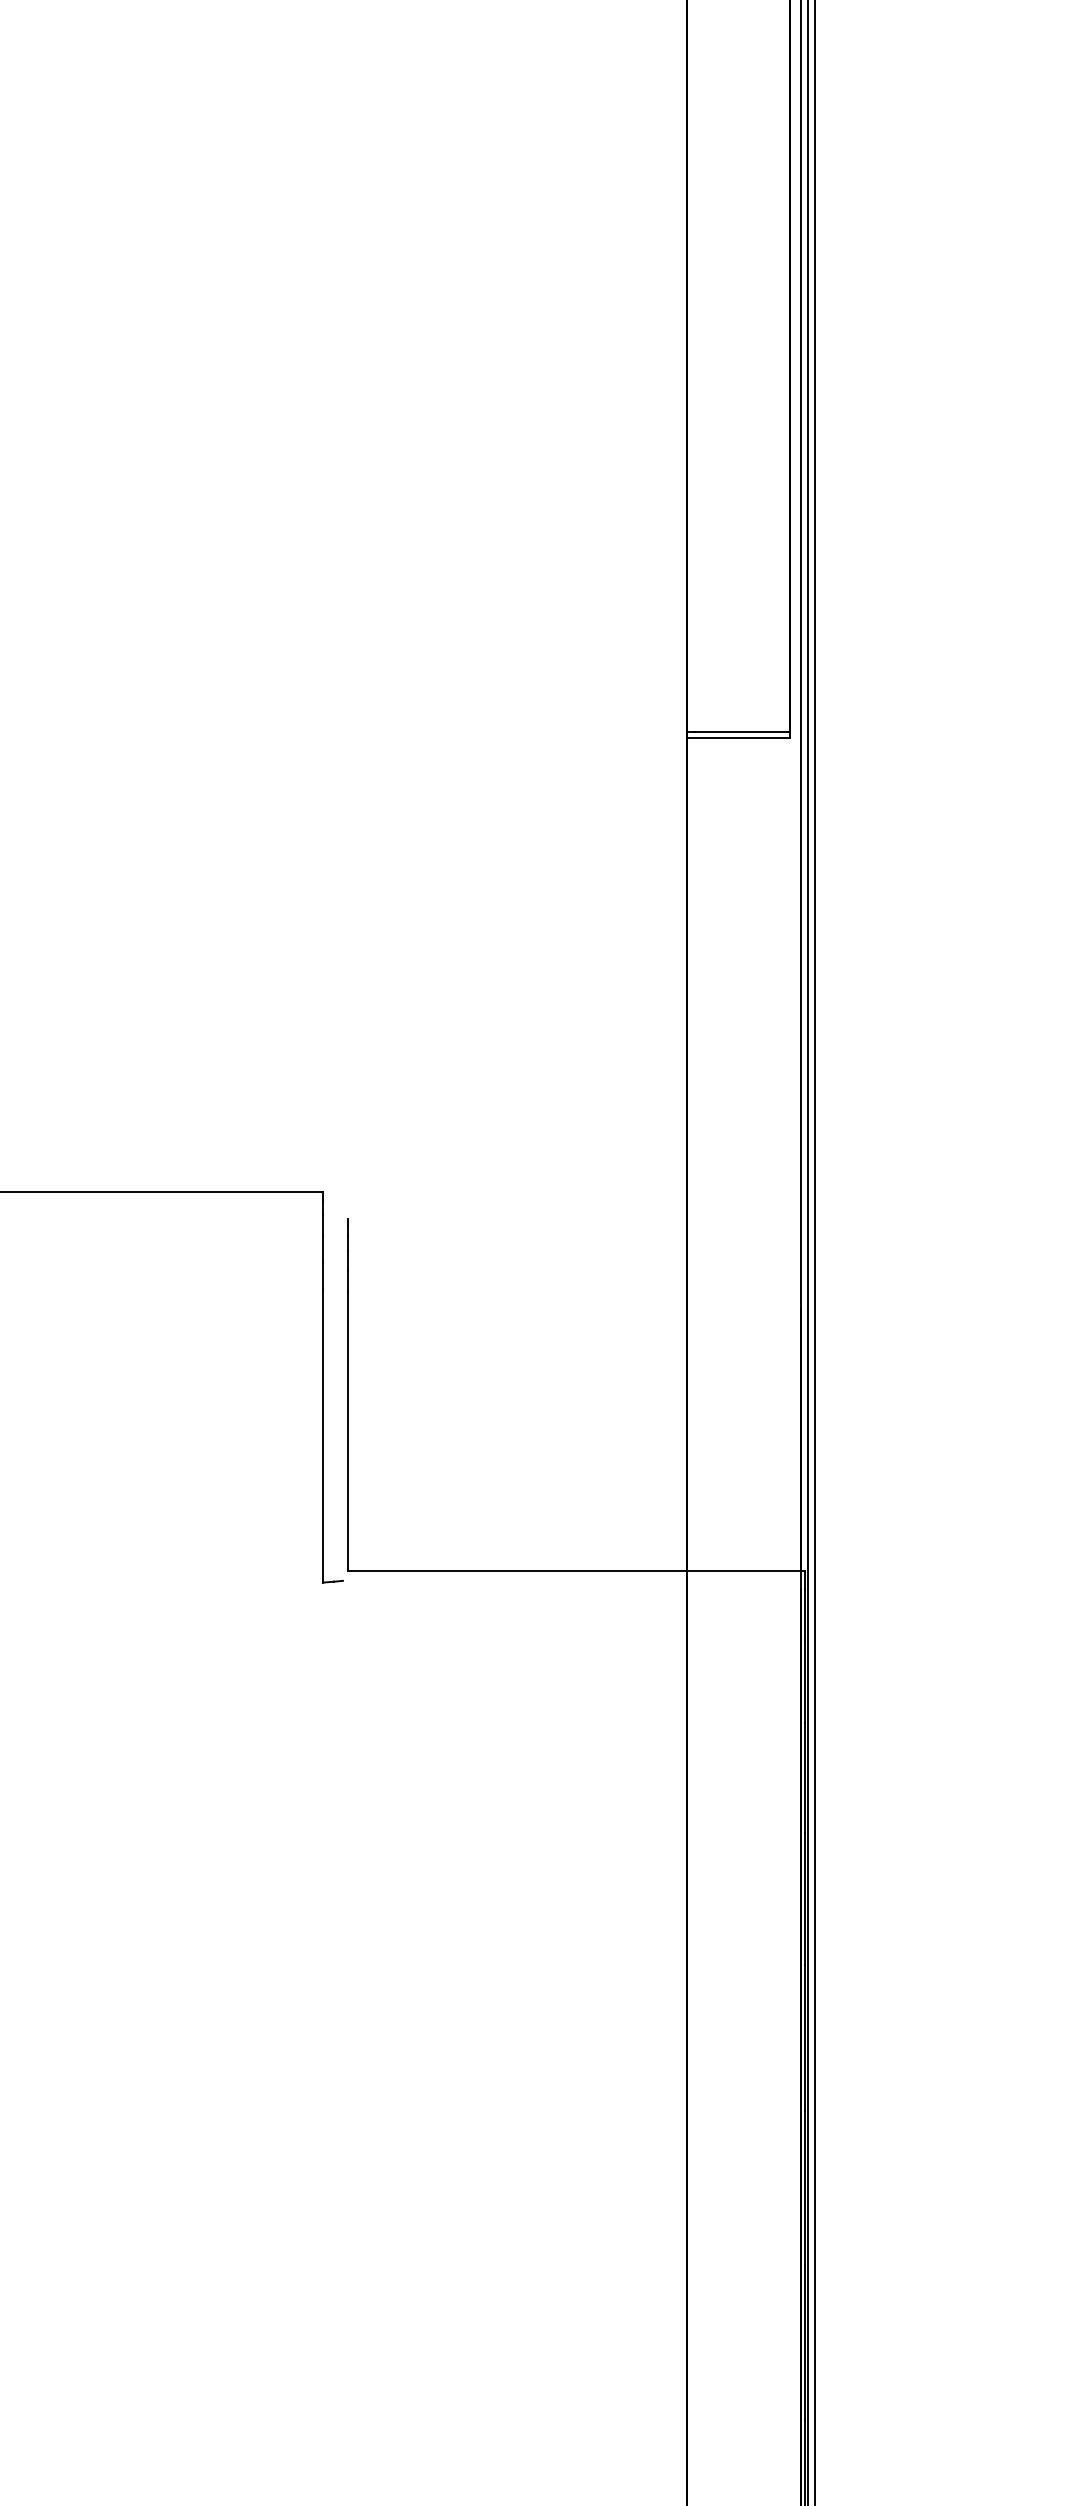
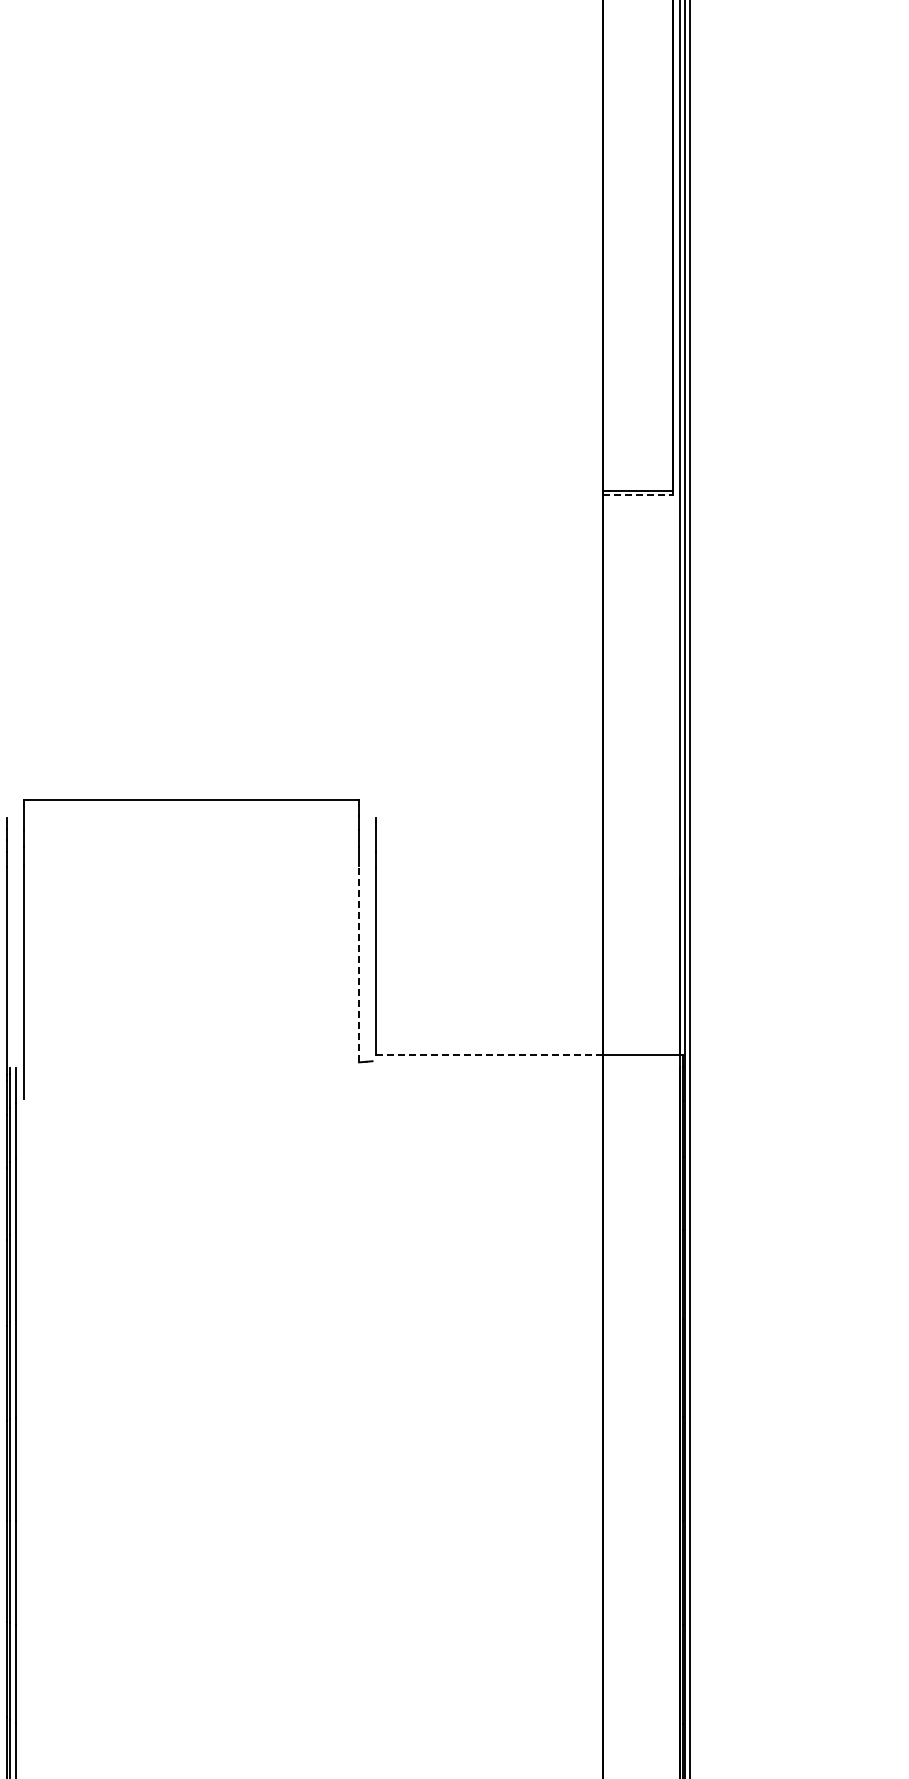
line: (738, 738) -> (638, 495), solid -> dashed
line: (323, 1435) -> (359, 963), solid -> dashed
line: (517, 1570) -> (489, 1054), solid -> dashed

